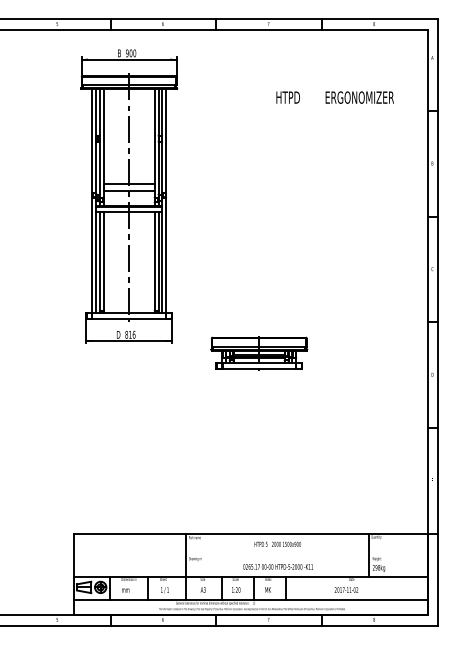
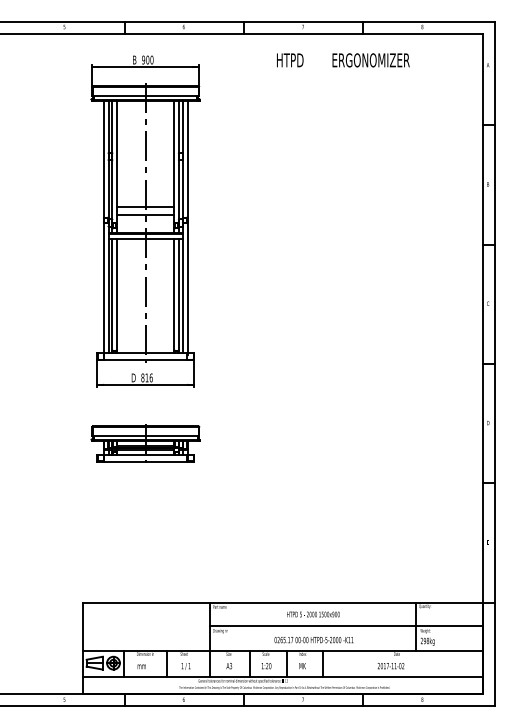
text: (334, 97) -> (342, 60), moved
part: (259, 353) -> (146, 444), moved
line: (306, 554) -> (345, 625), added

